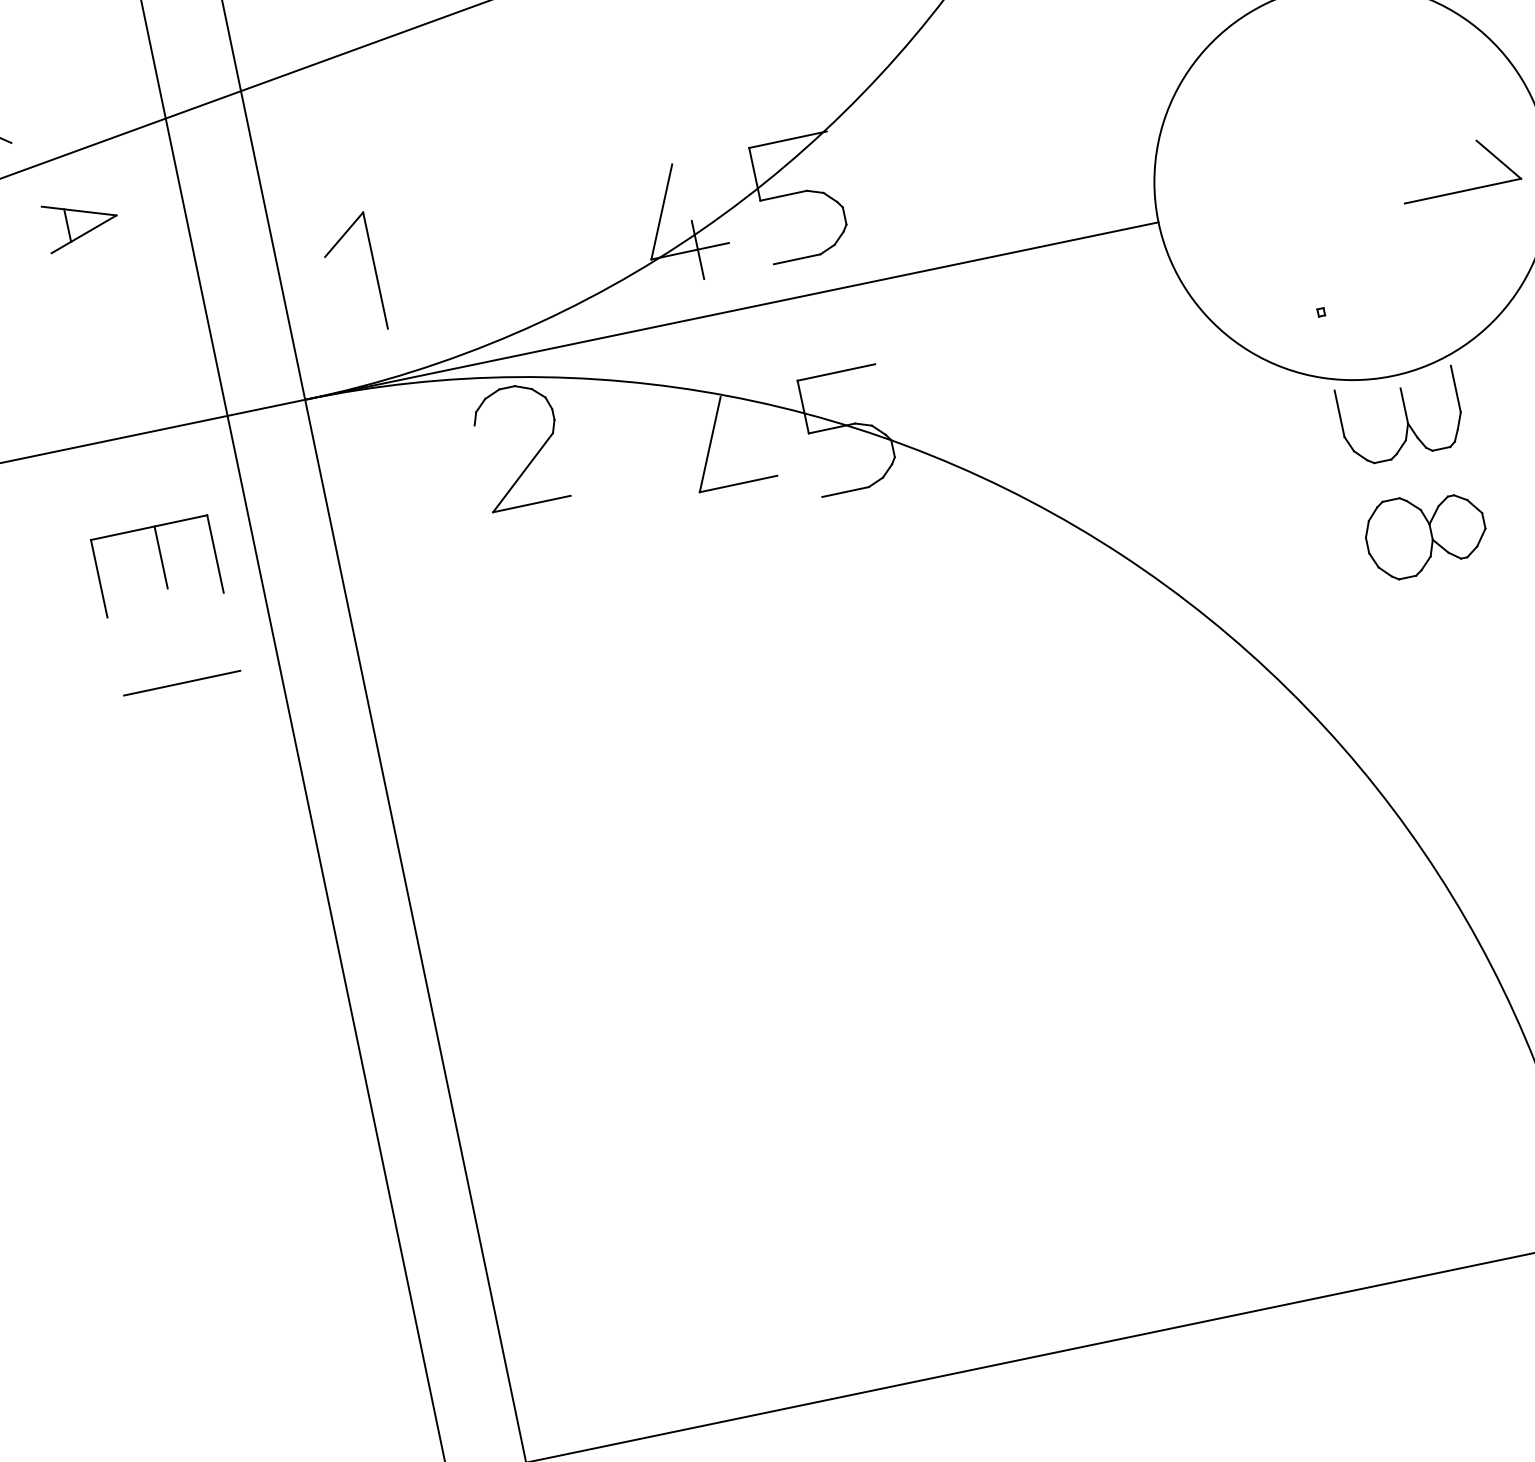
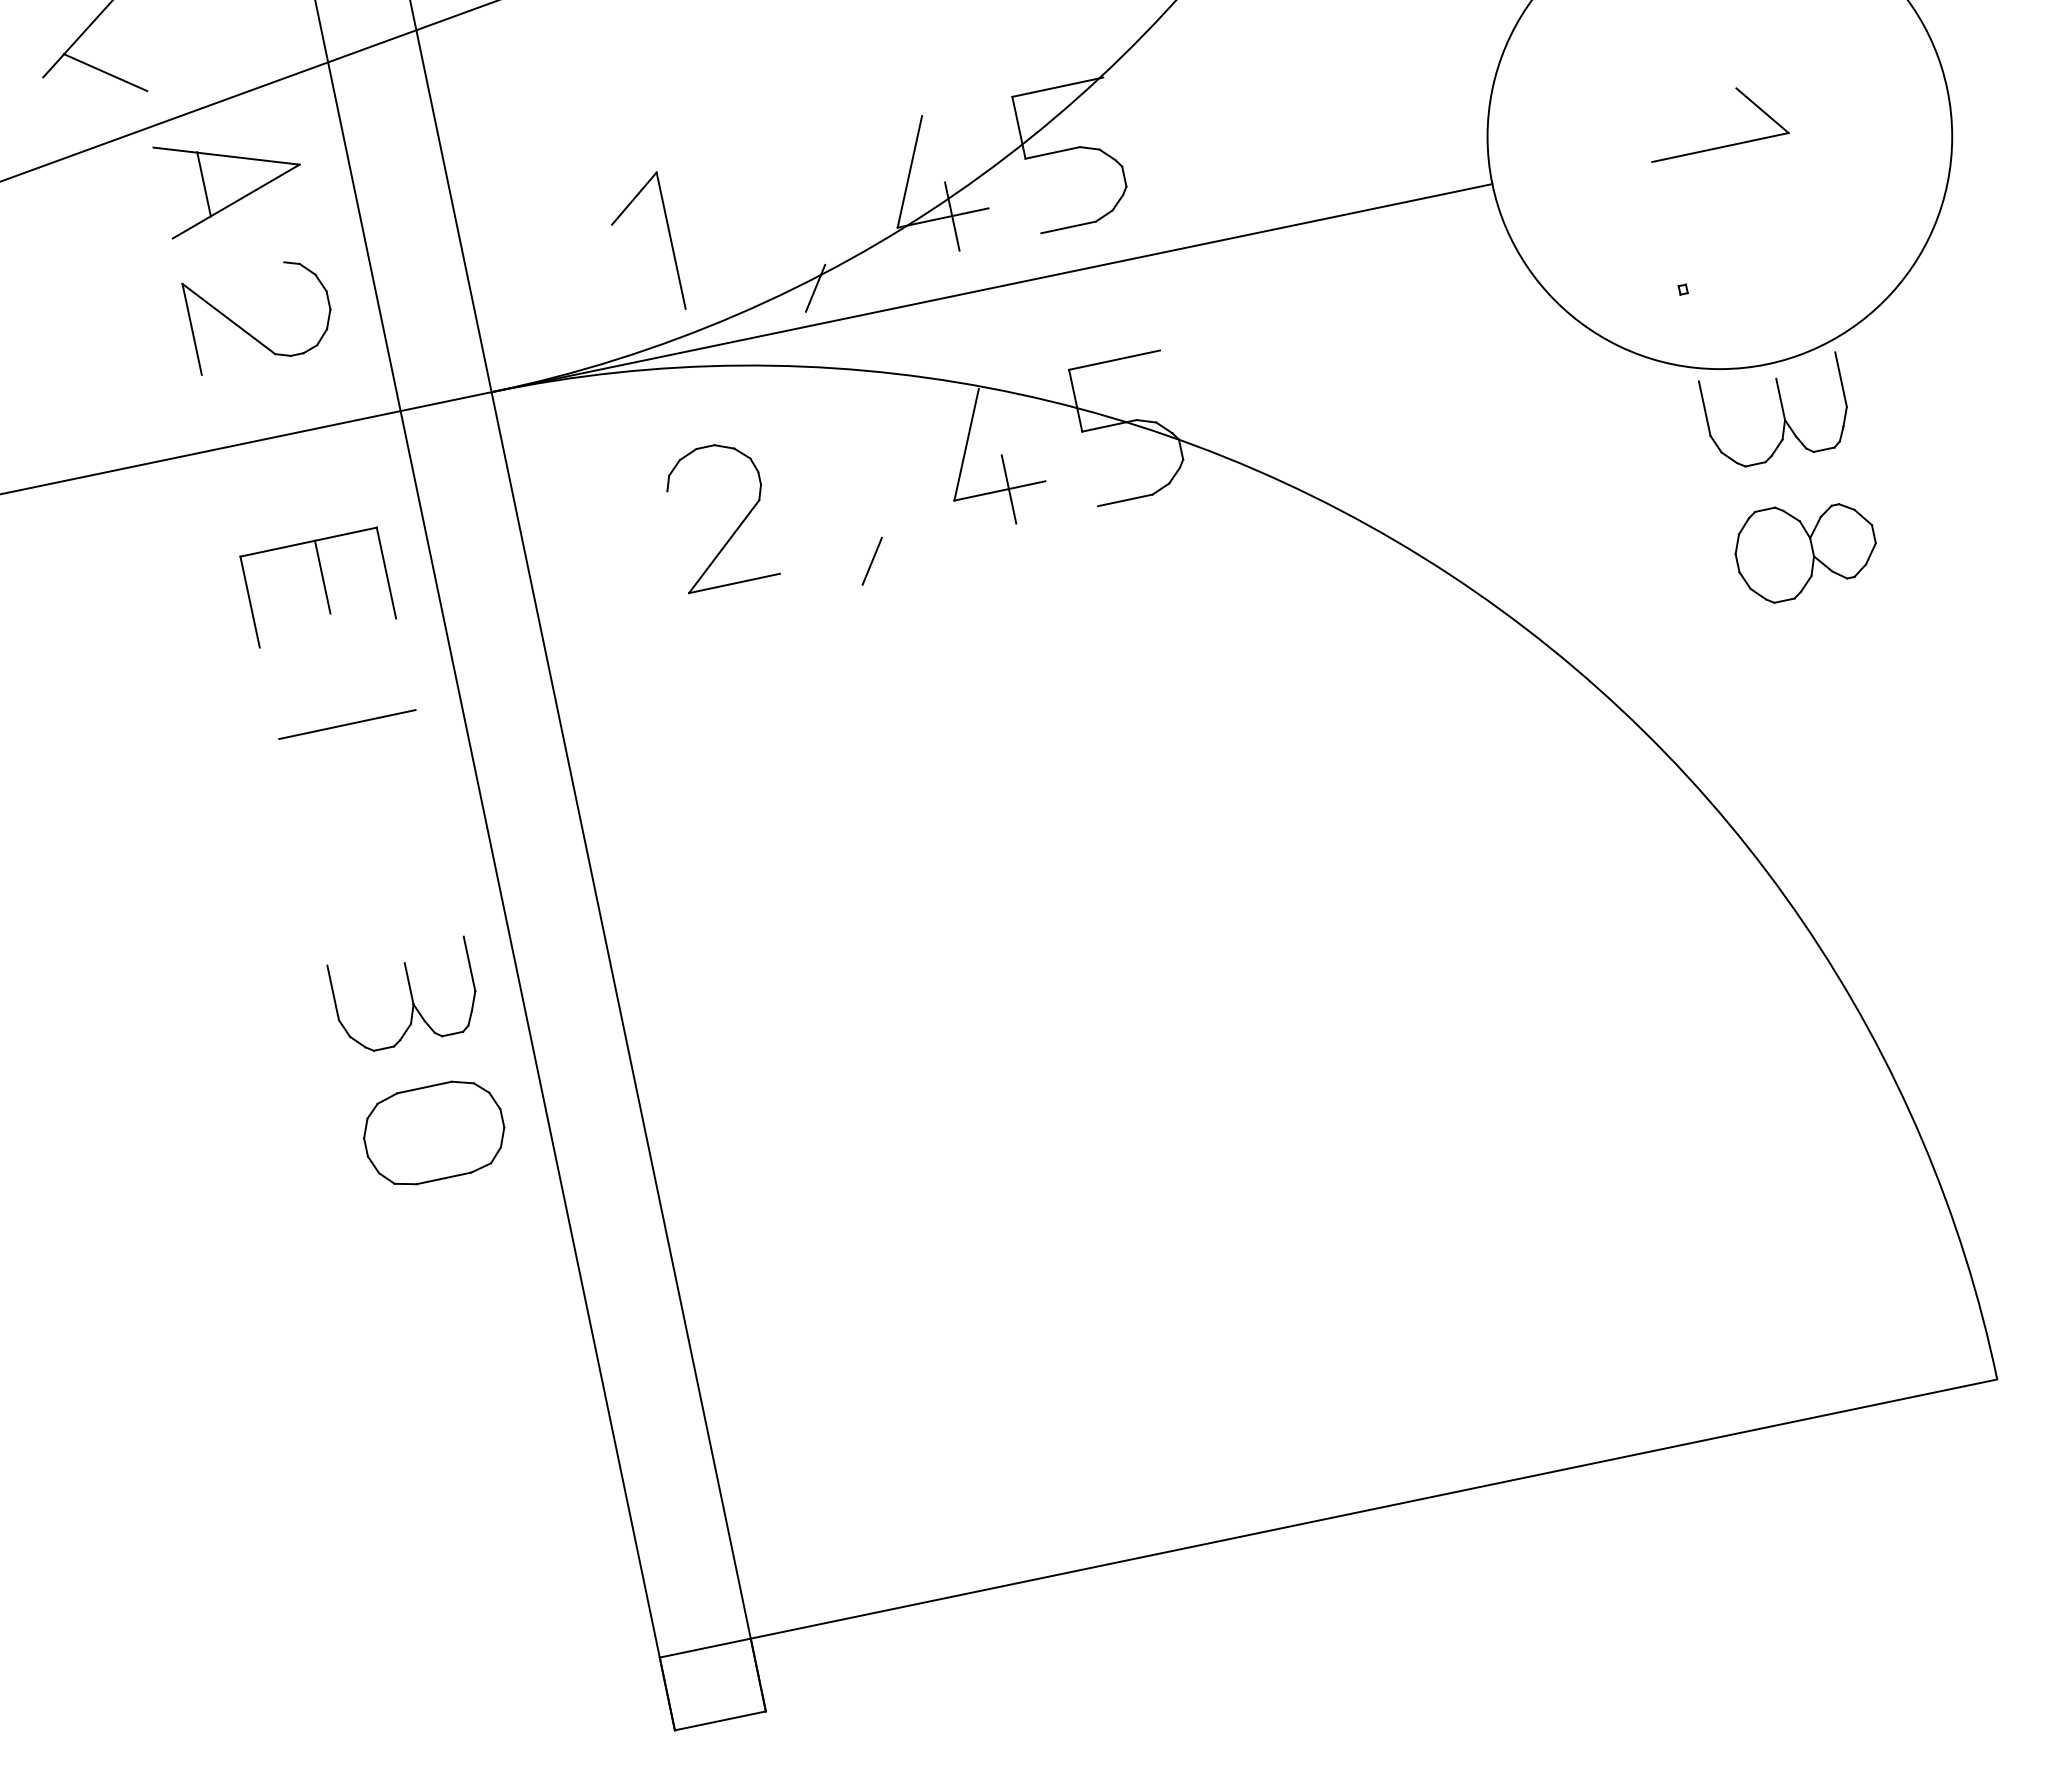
part: (1466, 189) -> (1724, 145), moved
part: (79, 229) -> (226, 192), size x1.67
part: (373, 265) -> (668, 234), moved
line: (581, 310) -> (815, 287), added
part: (97, 348) -> (247, 331), added
part: (533, 457) -> (736, 528), moved
line: (745, 482) -> (1008, 489), added
line: (629, 543) -> (871, 560), added
part: (235, 910) -> (409, 991), added
part: (256, 1031) -> (434, 1132), added

